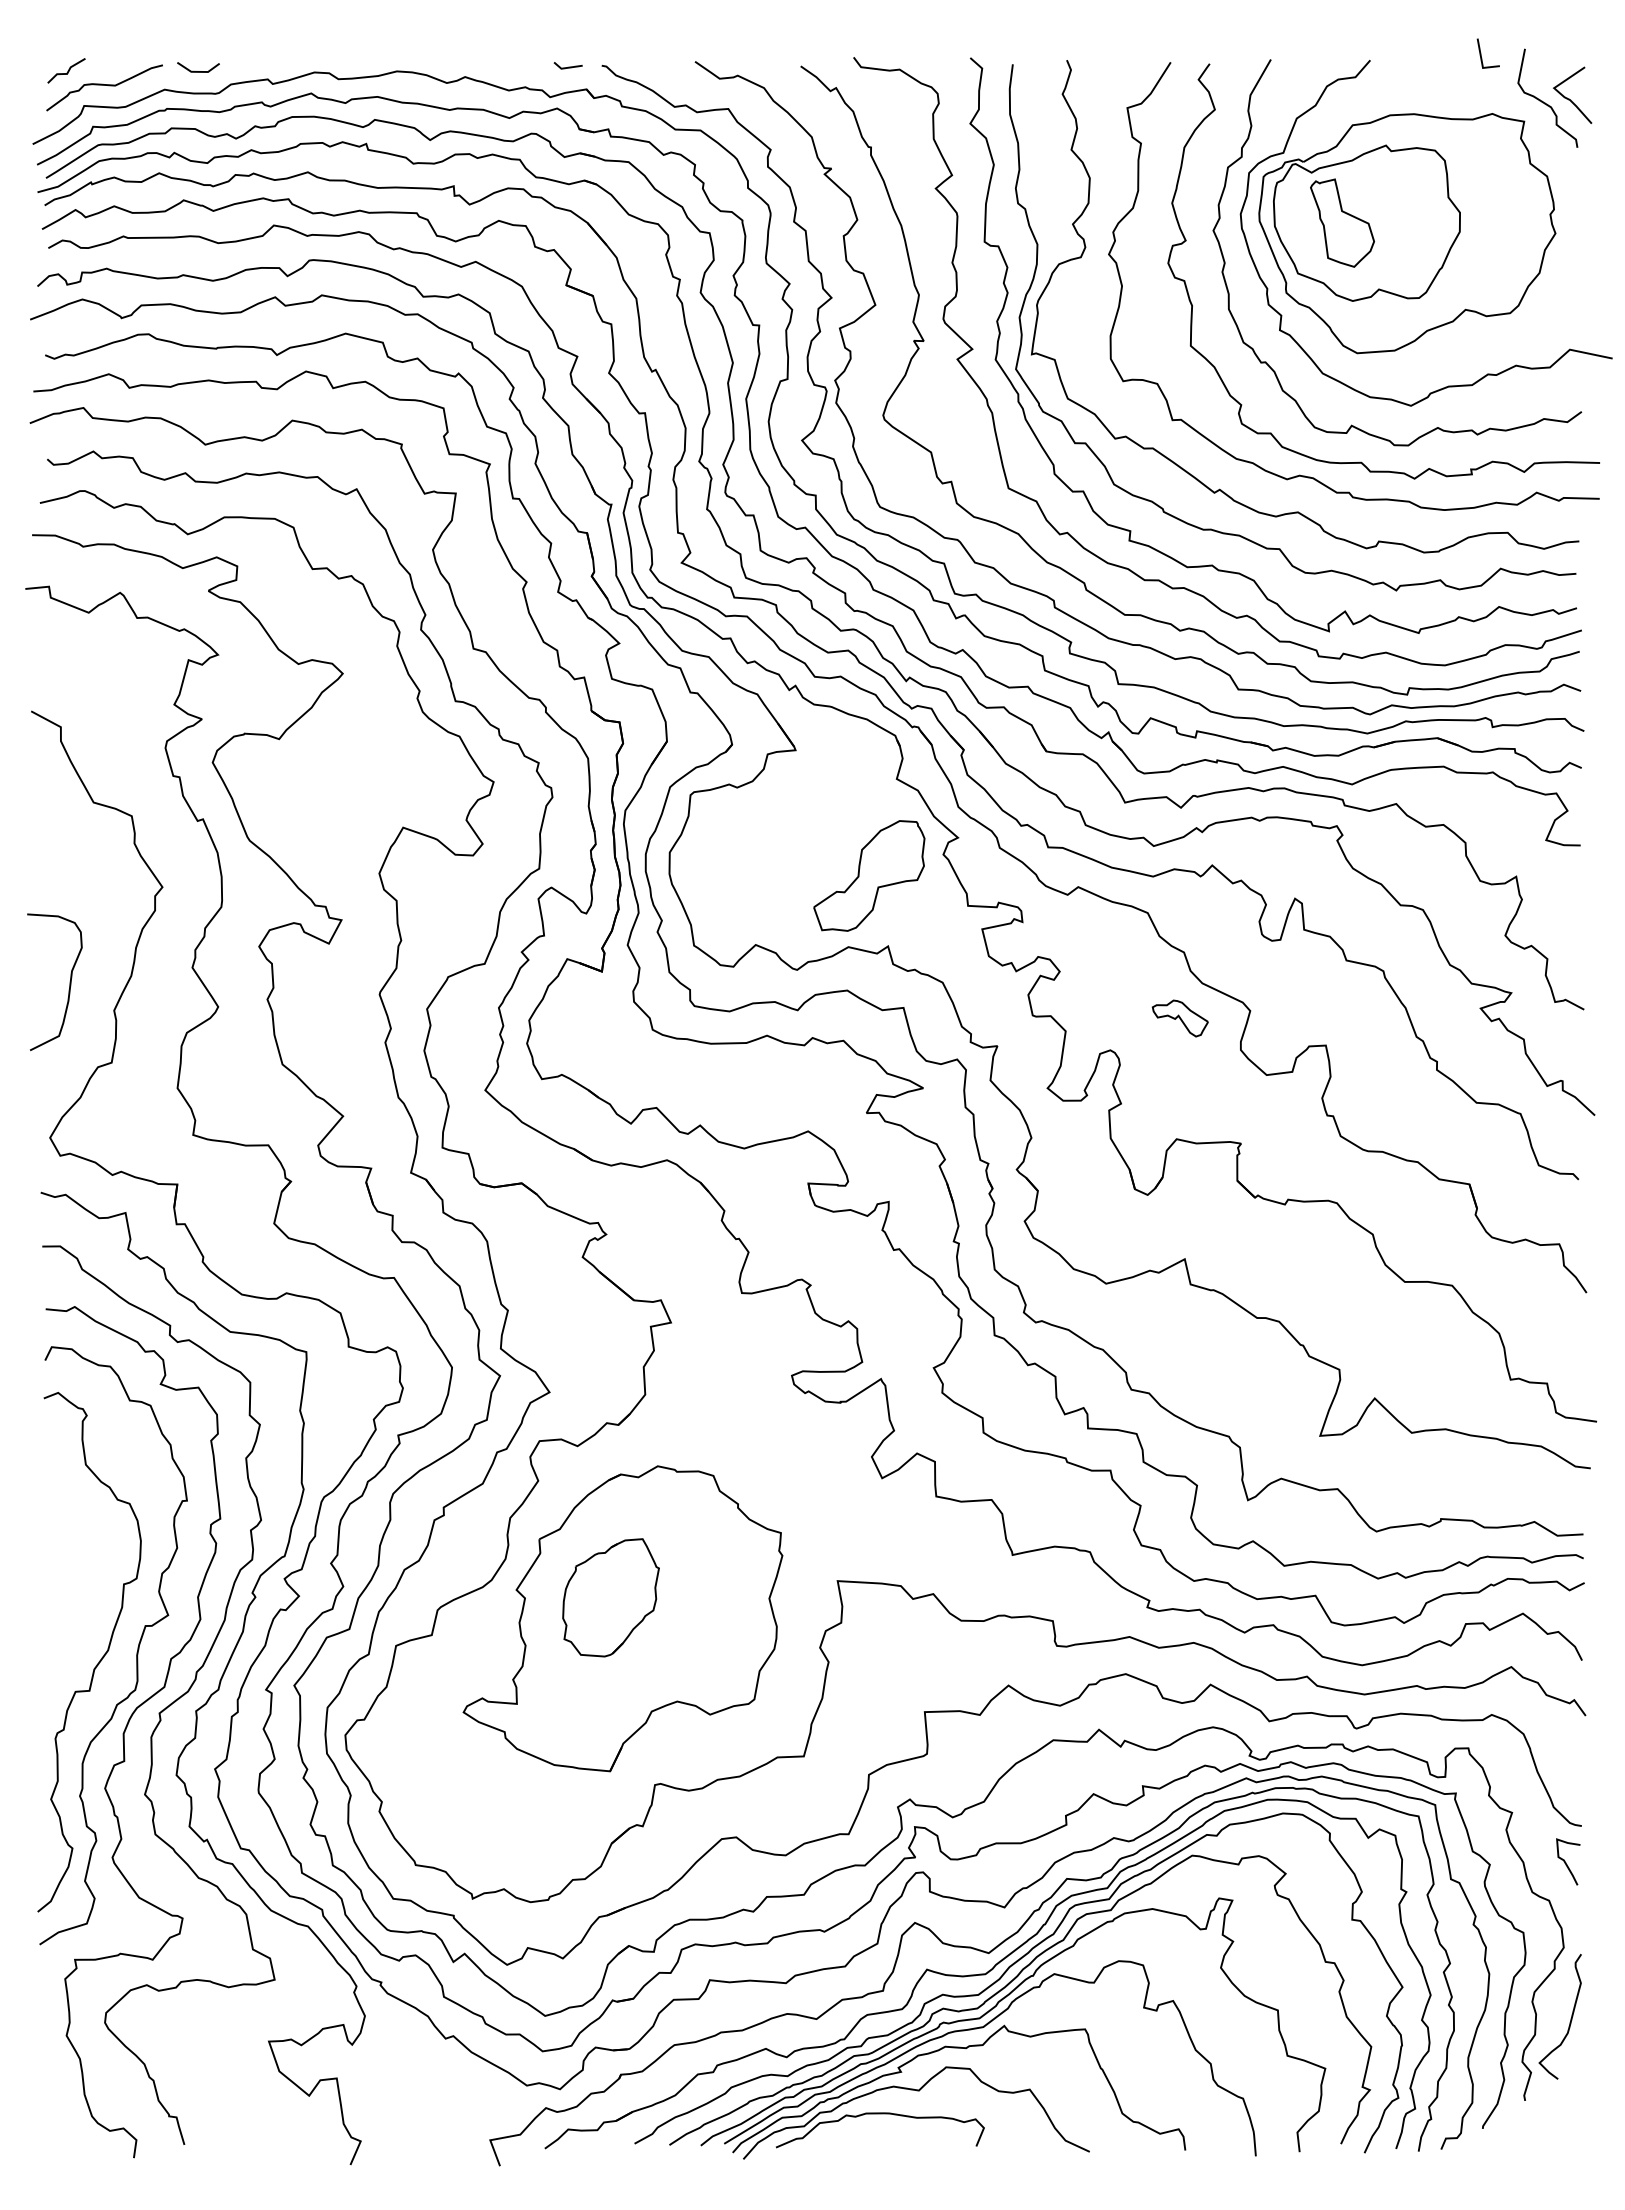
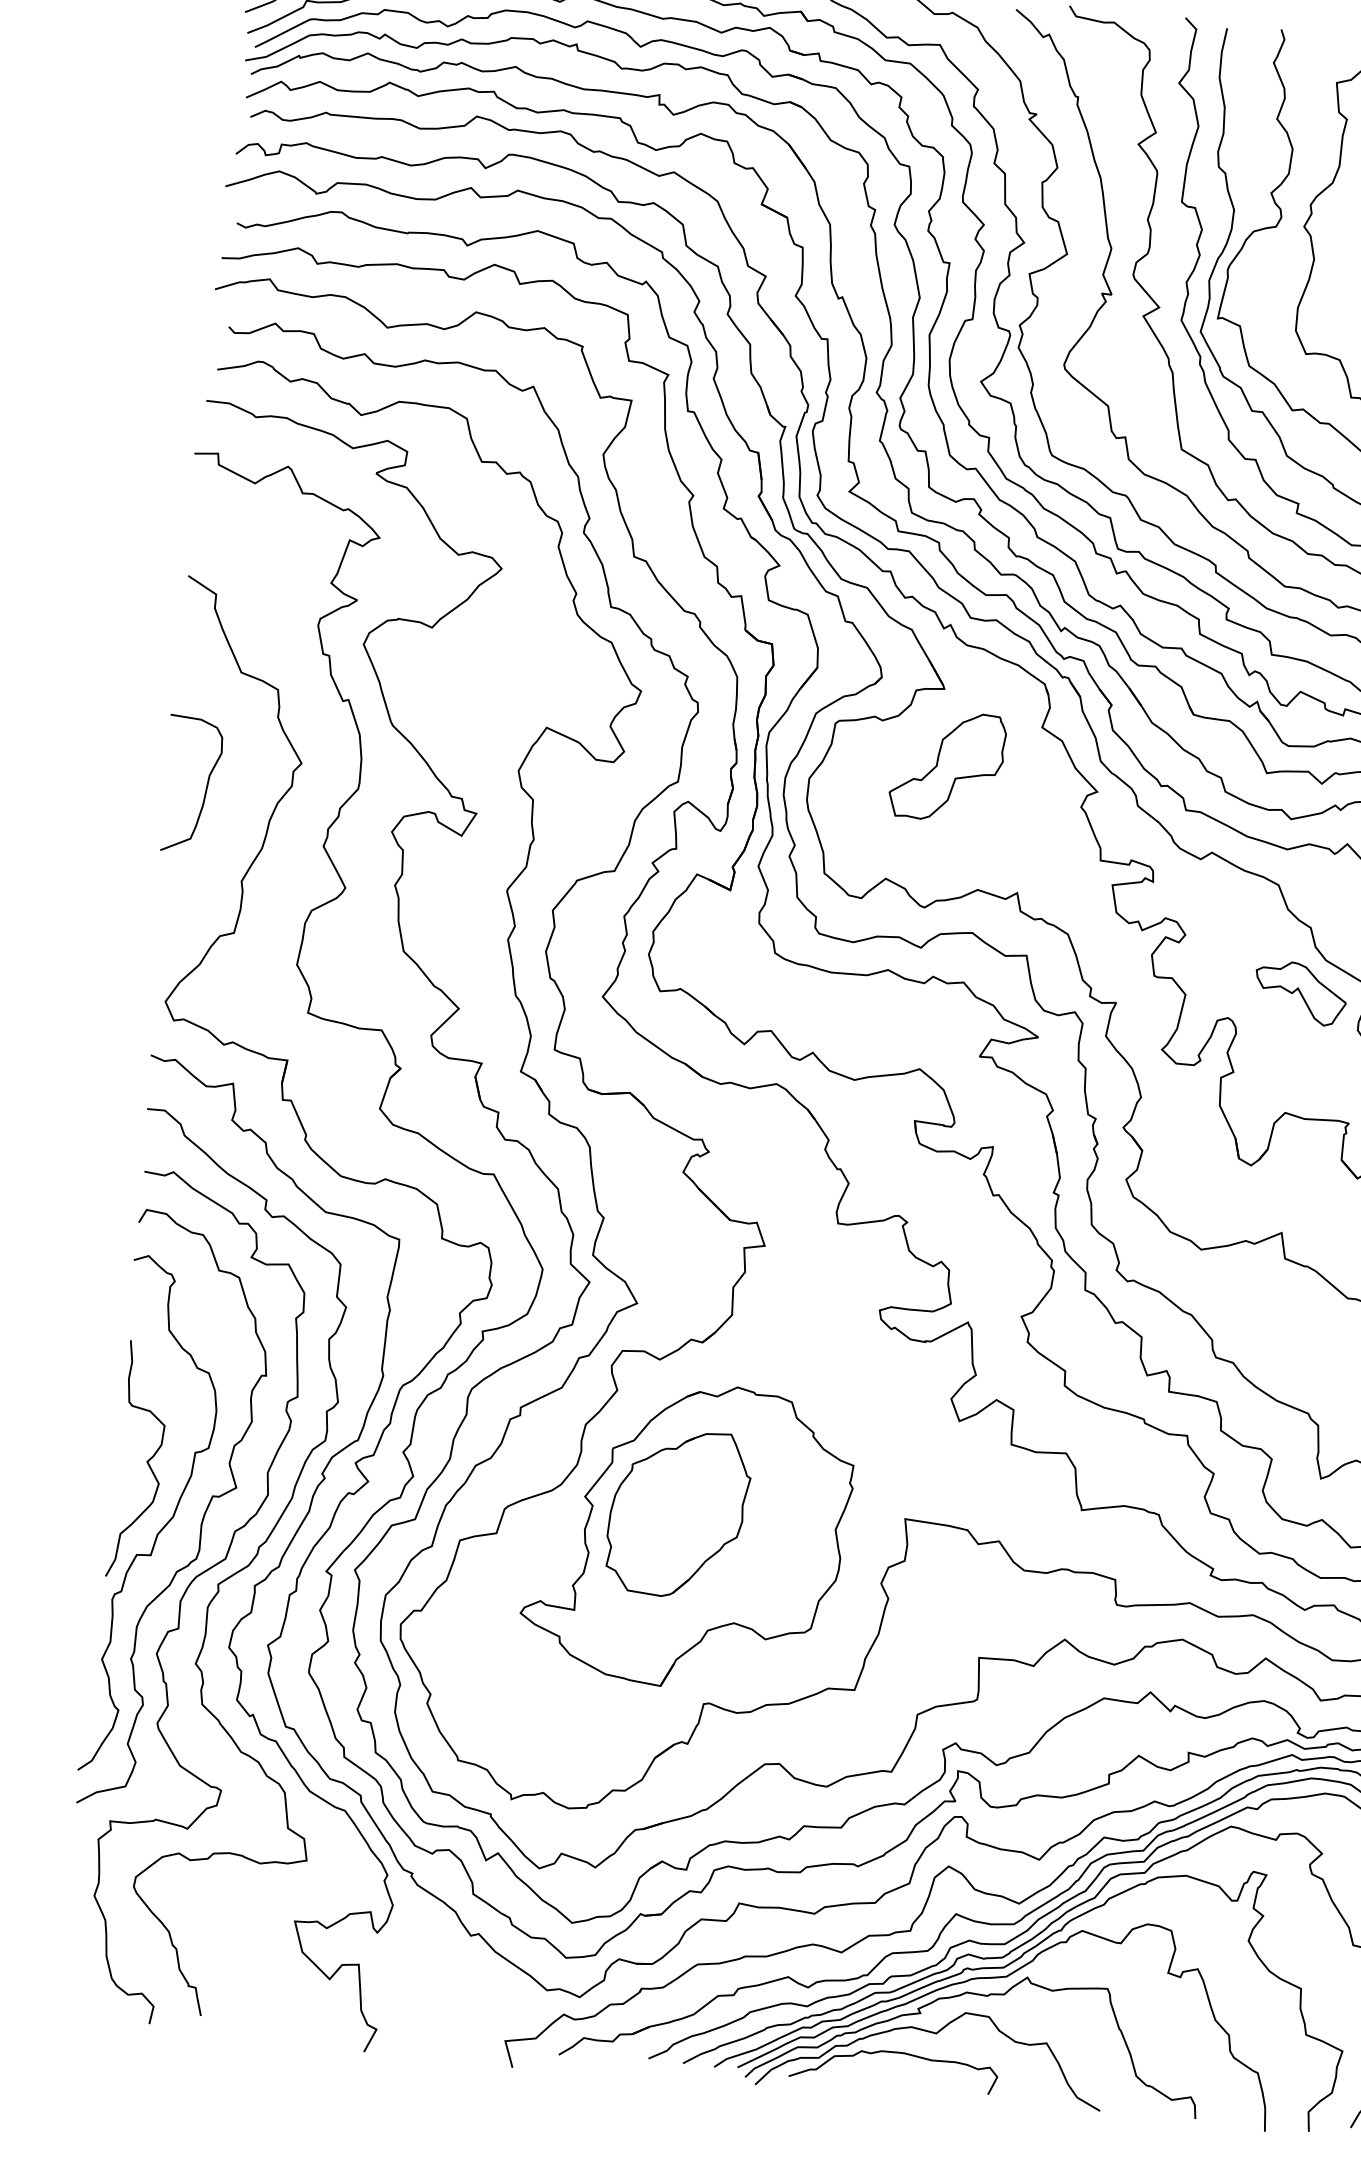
part: (869, 875) -> (947, 765), moved
curve: (69, 982) -> (206, 786), moved
part: (1180, 1018) -> (1300, 993), size x1.67
curve: (76, 1597) -> (146, 1461), added
part: (610, 1597) -> (677, 1513), size x1.43

